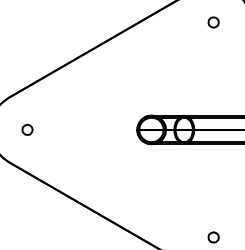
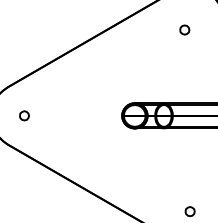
part: (213, 22) -> (184, 30), moved

